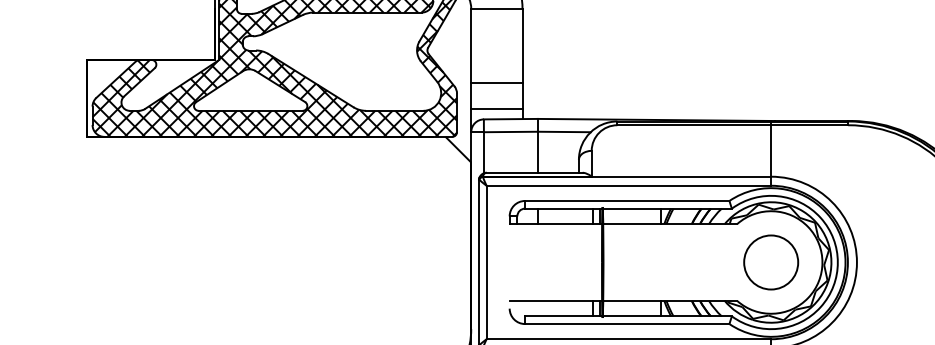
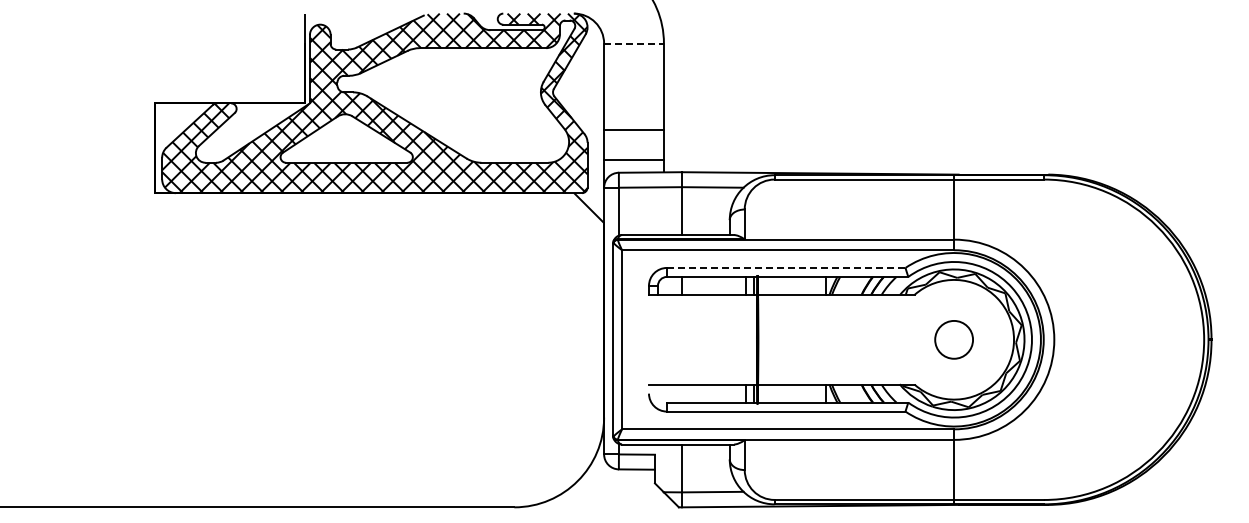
line: (497, 8) -> (634, 43), solid -> dashed
line: (627, 200) -> (786, 267), solid -> dashed
circle: (770, 262) -> (953, 339), size x0.6

